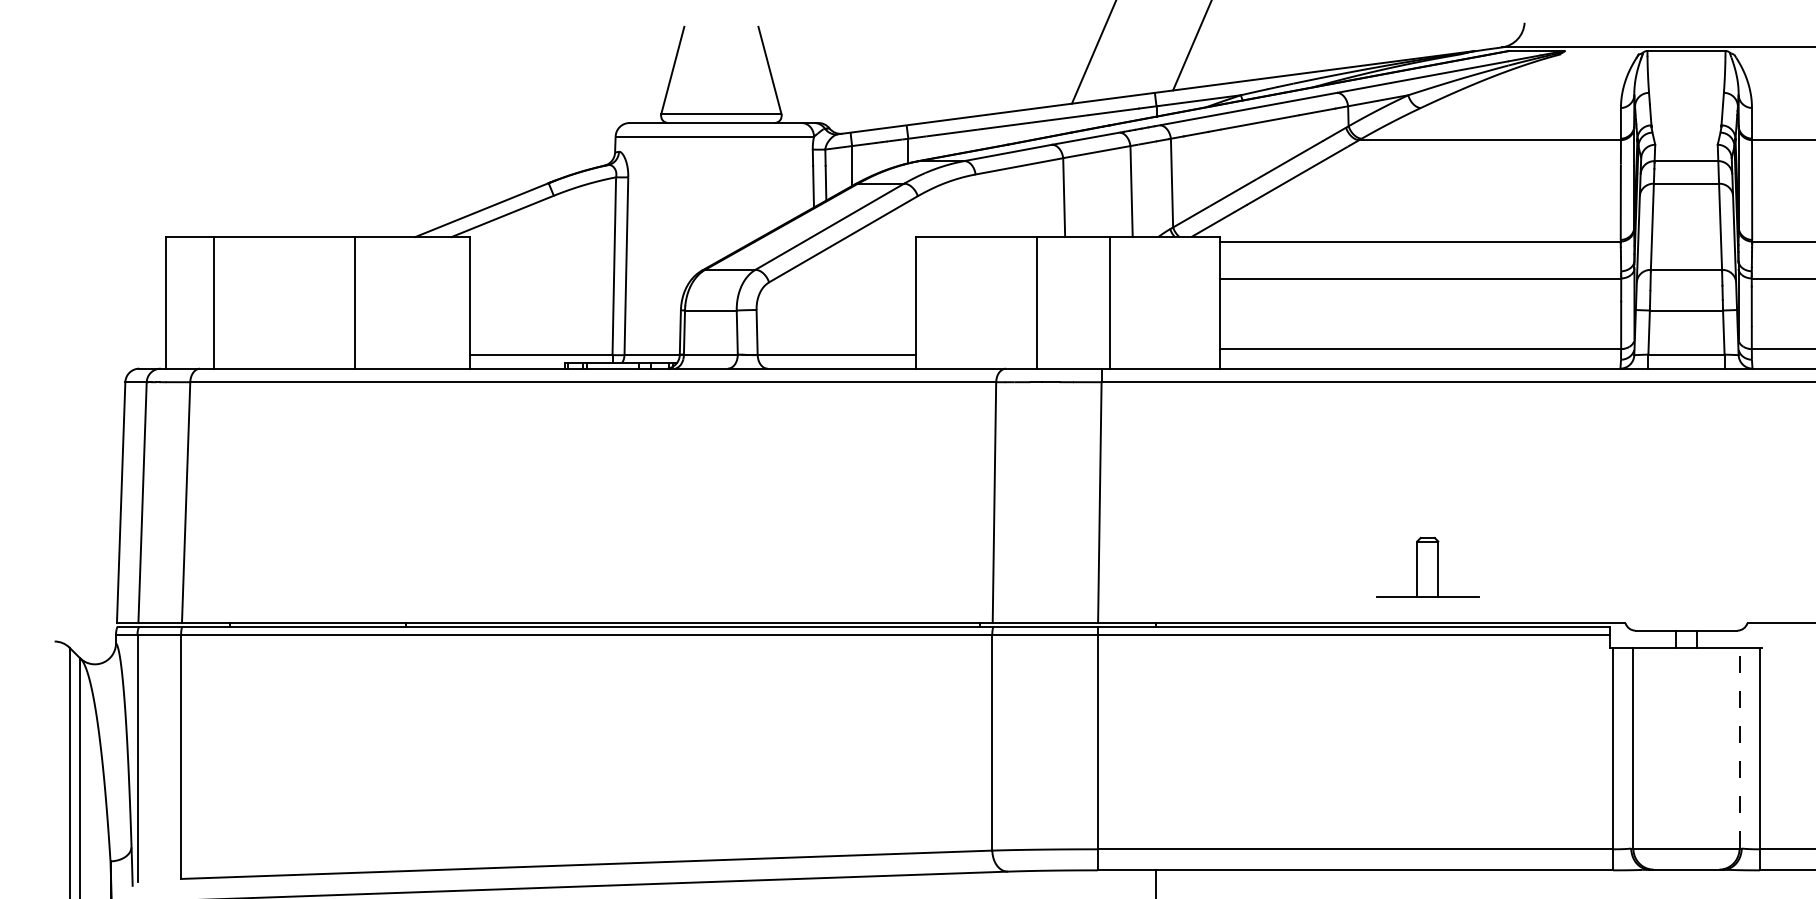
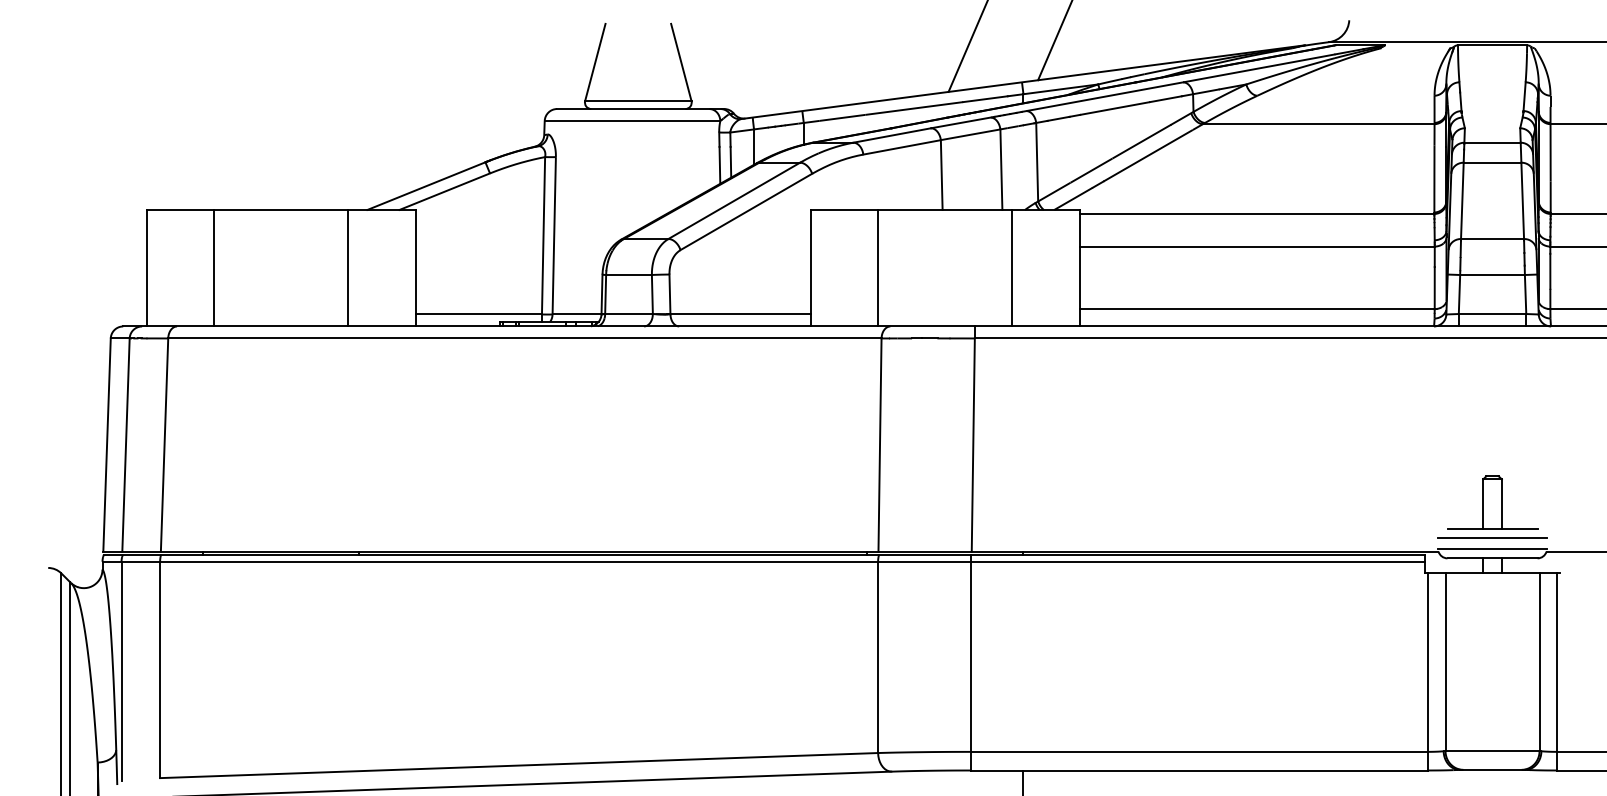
line: (213, 302) -> (213, 267), moved
line: (355, 302) -> (348, 267), moved
line: (1036, 302) -> (877, 267), moved
line: (1110, 302) -> (1012, 267), moved
part: (1427, 567) -> (1492, 502), moved
line: (1686, 608) -> (1492, 538), added
line: (1686, 620) -> (1492, 549), added
line: (1739, 748) -> (1539, 662), dashed -> solid

